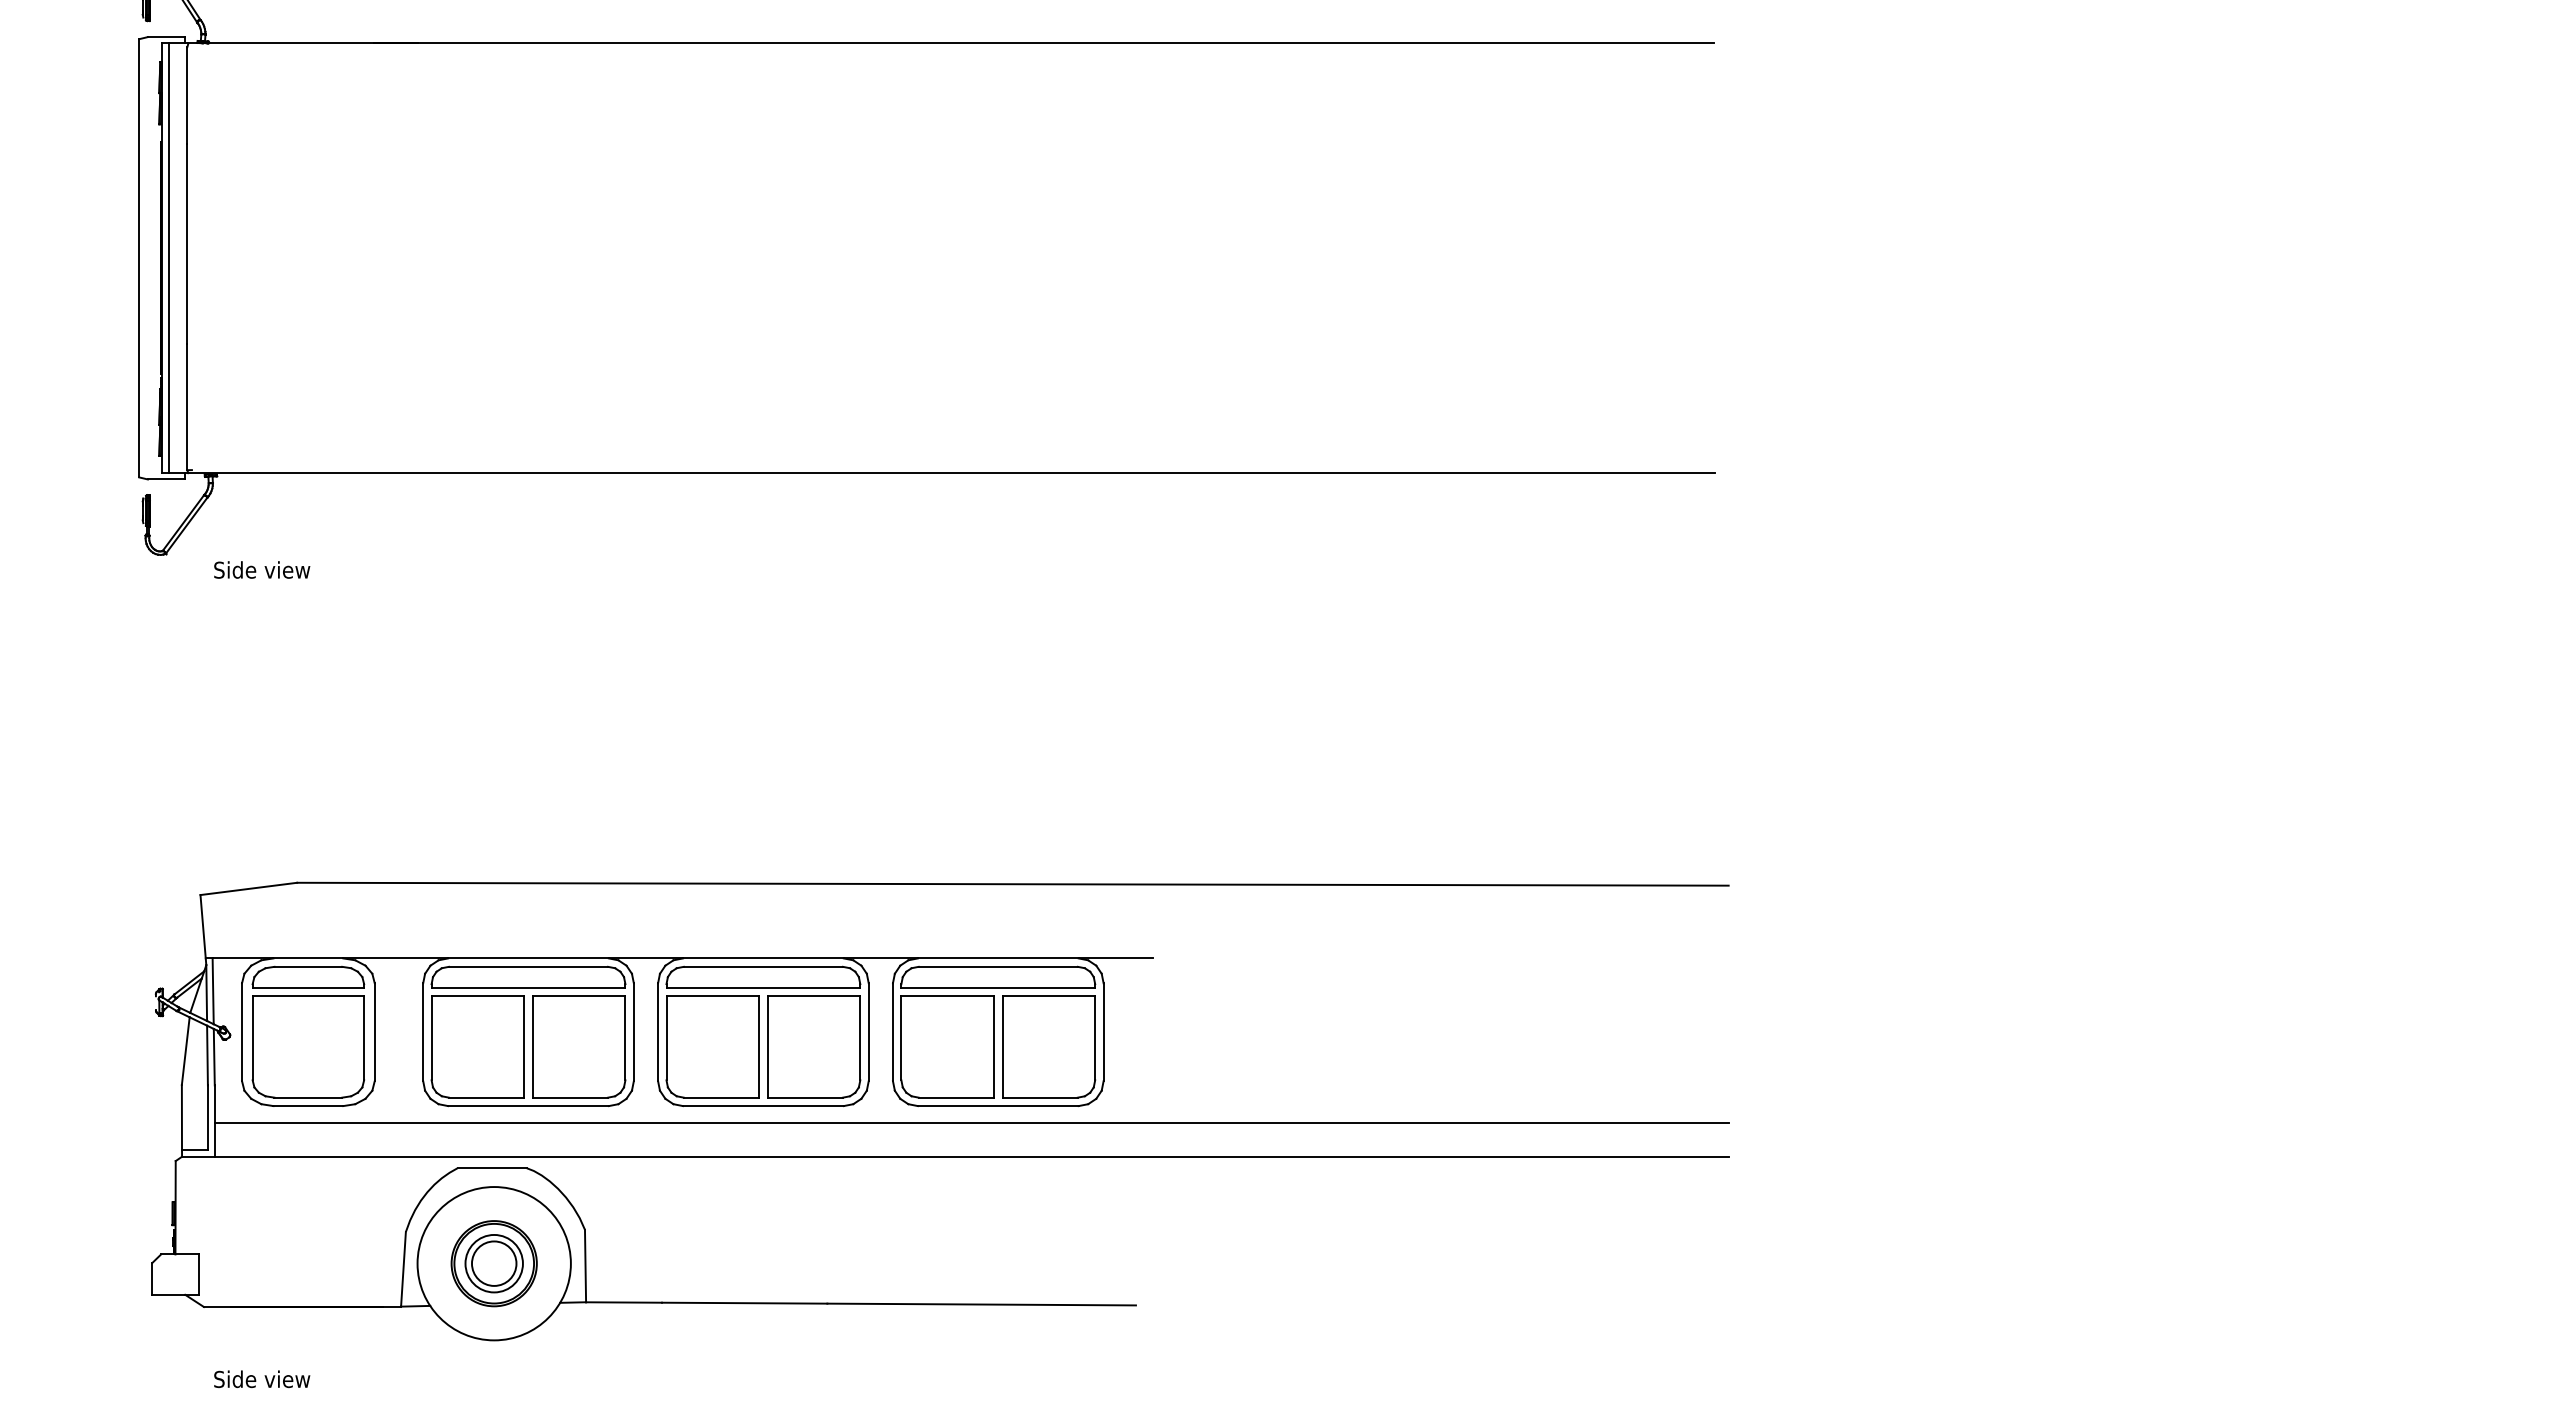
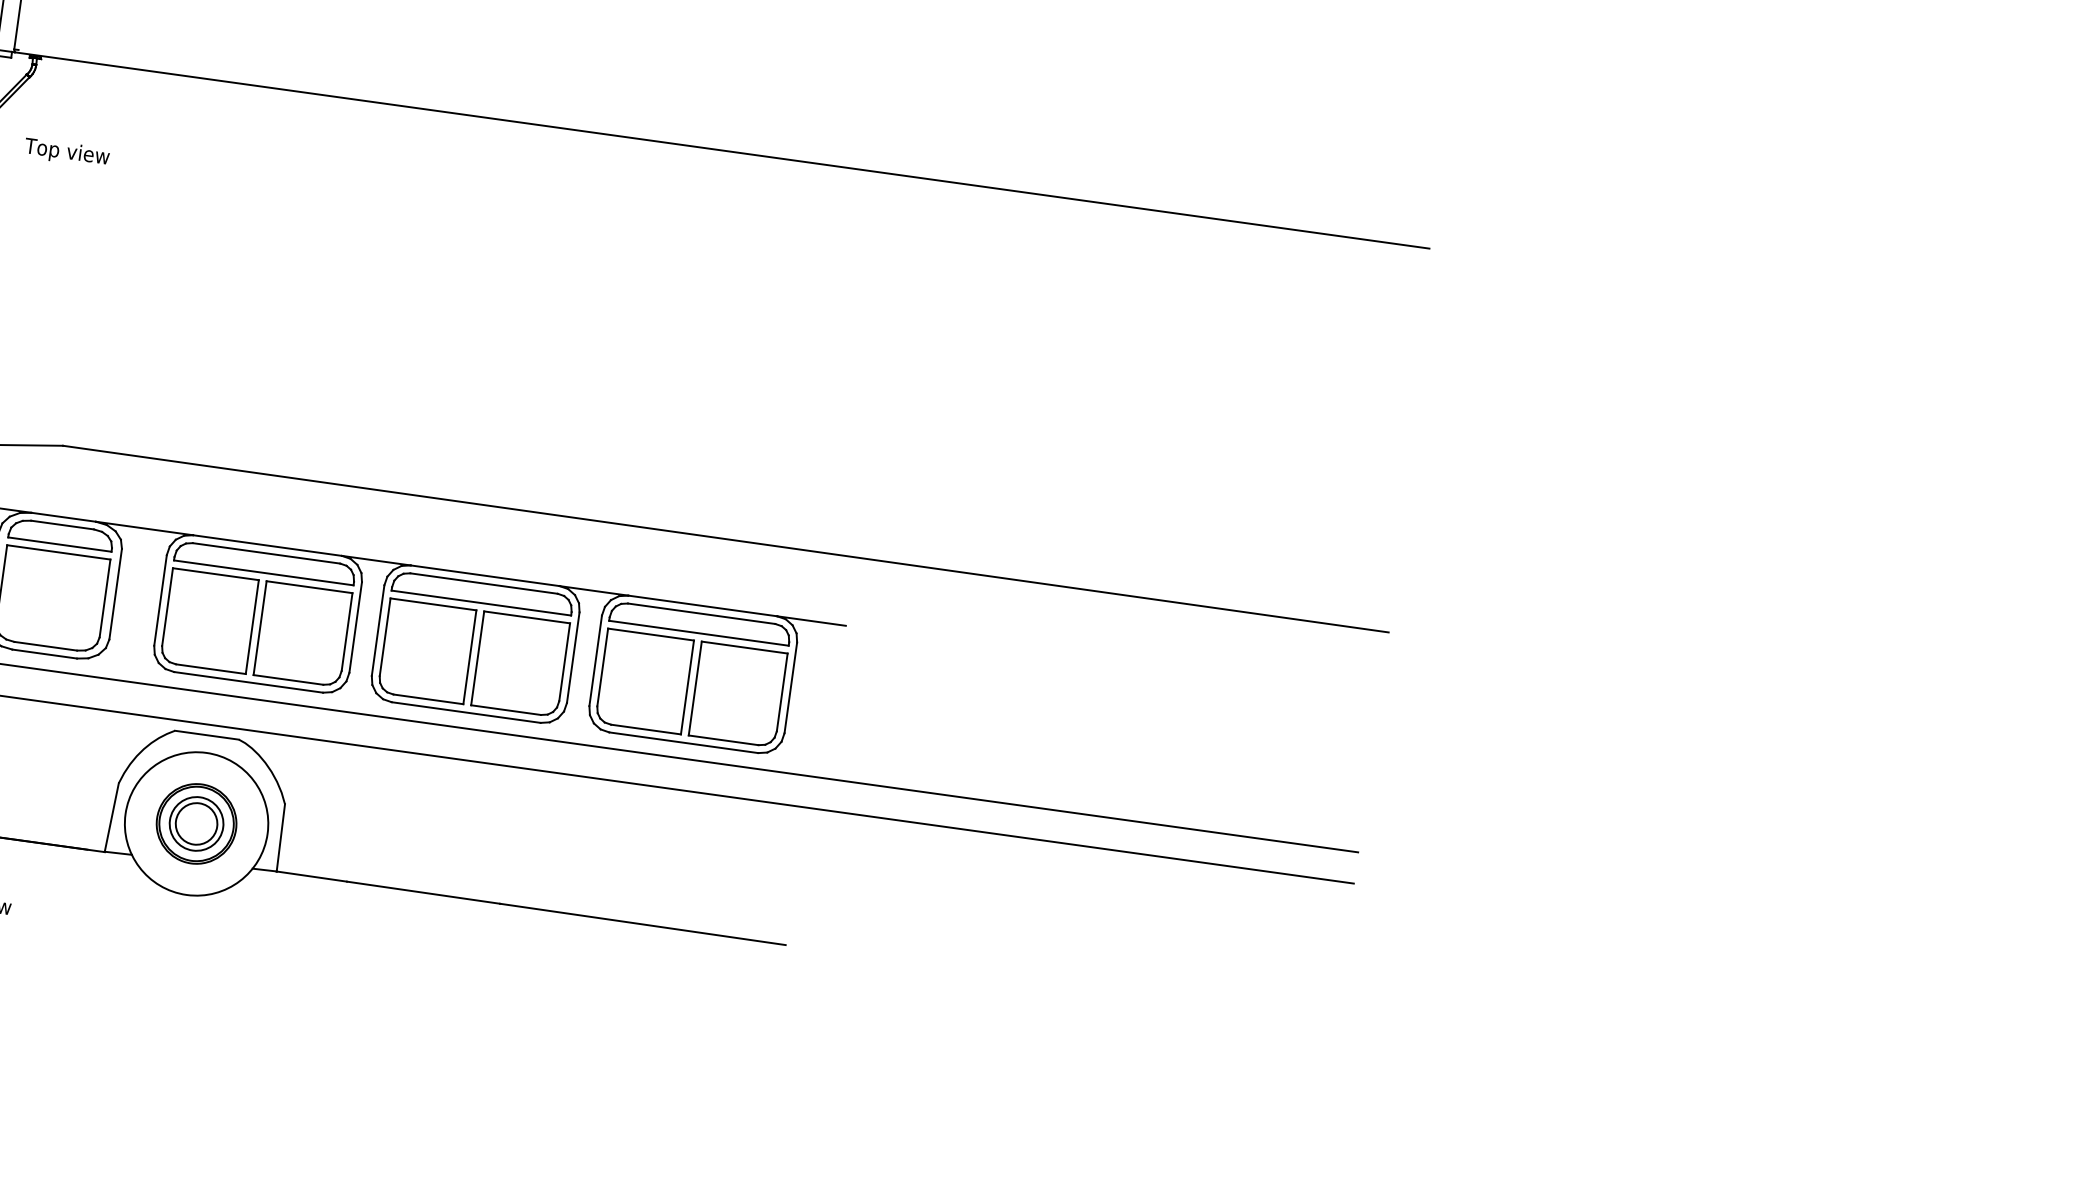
text: (261, 572) -> (69, 153), Side view -> Top view

